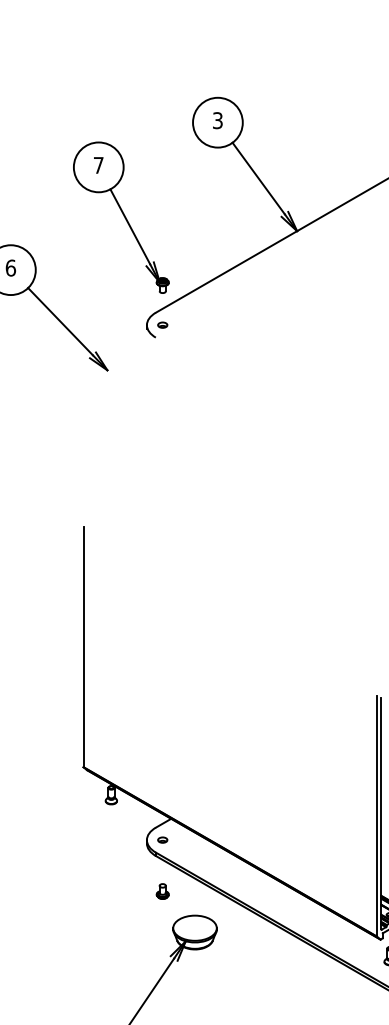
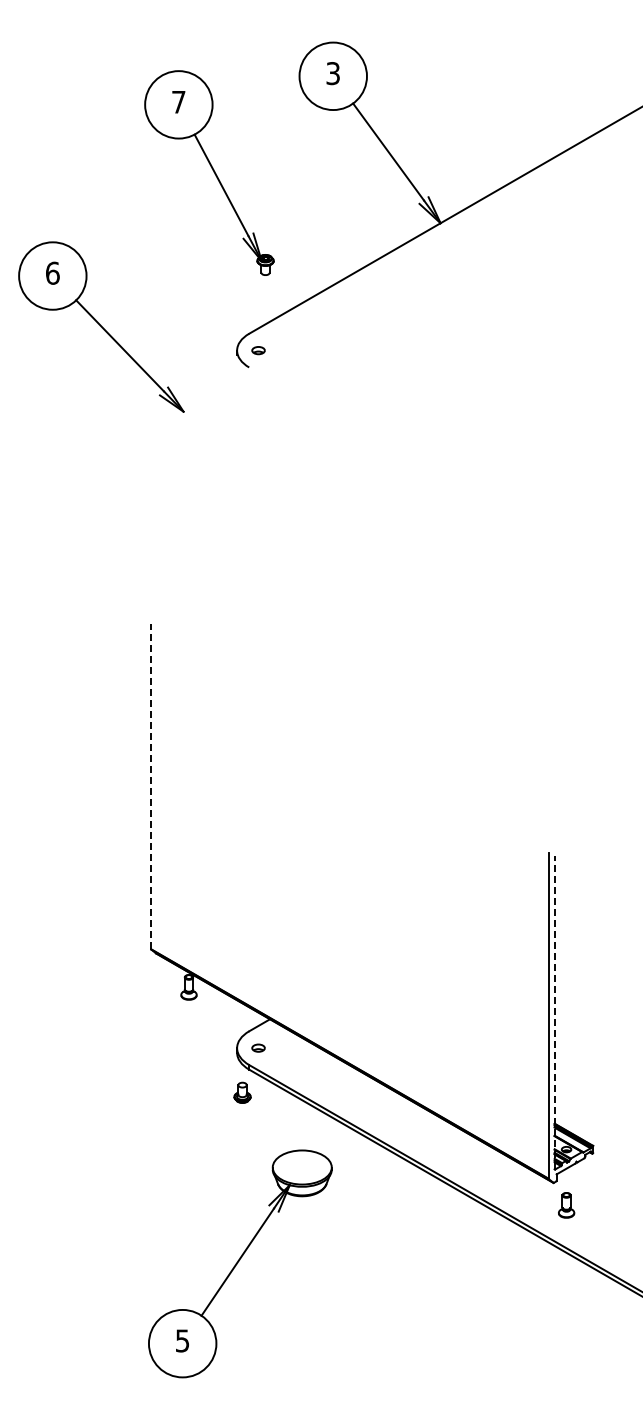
part: (121, 217) -> (209, 172), moved
line: (83, 646) -> (151, 786), solid -> dashed
line: (381, 813) -> (554, 1012), solid -> dashed
part: (162, 891) -> (242, 1092), moved

